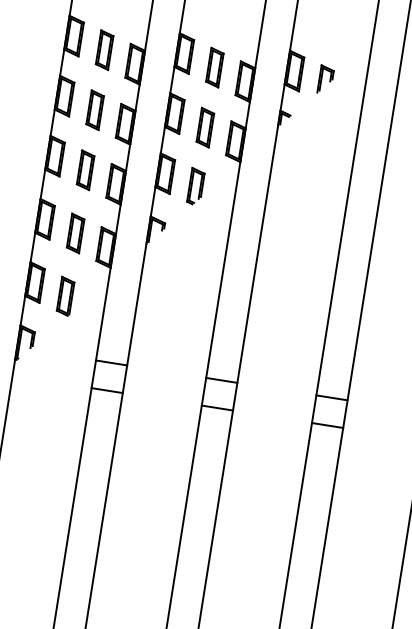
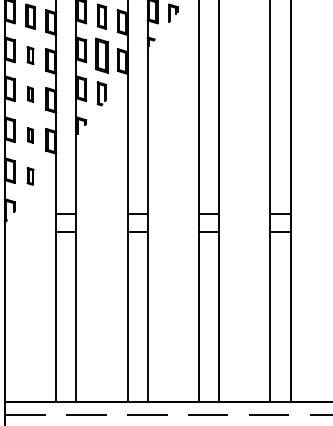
part: (95, 109) -> (30, 55), size x0.7
part: (204, 127) -> (101, 55), size x1.4
part: (85, 170) -> (30, 94), size x0.6
part: (75, 233) -> (30, 135), size x0.6
part: (65, 296) -> (30, 176), size x0.7

